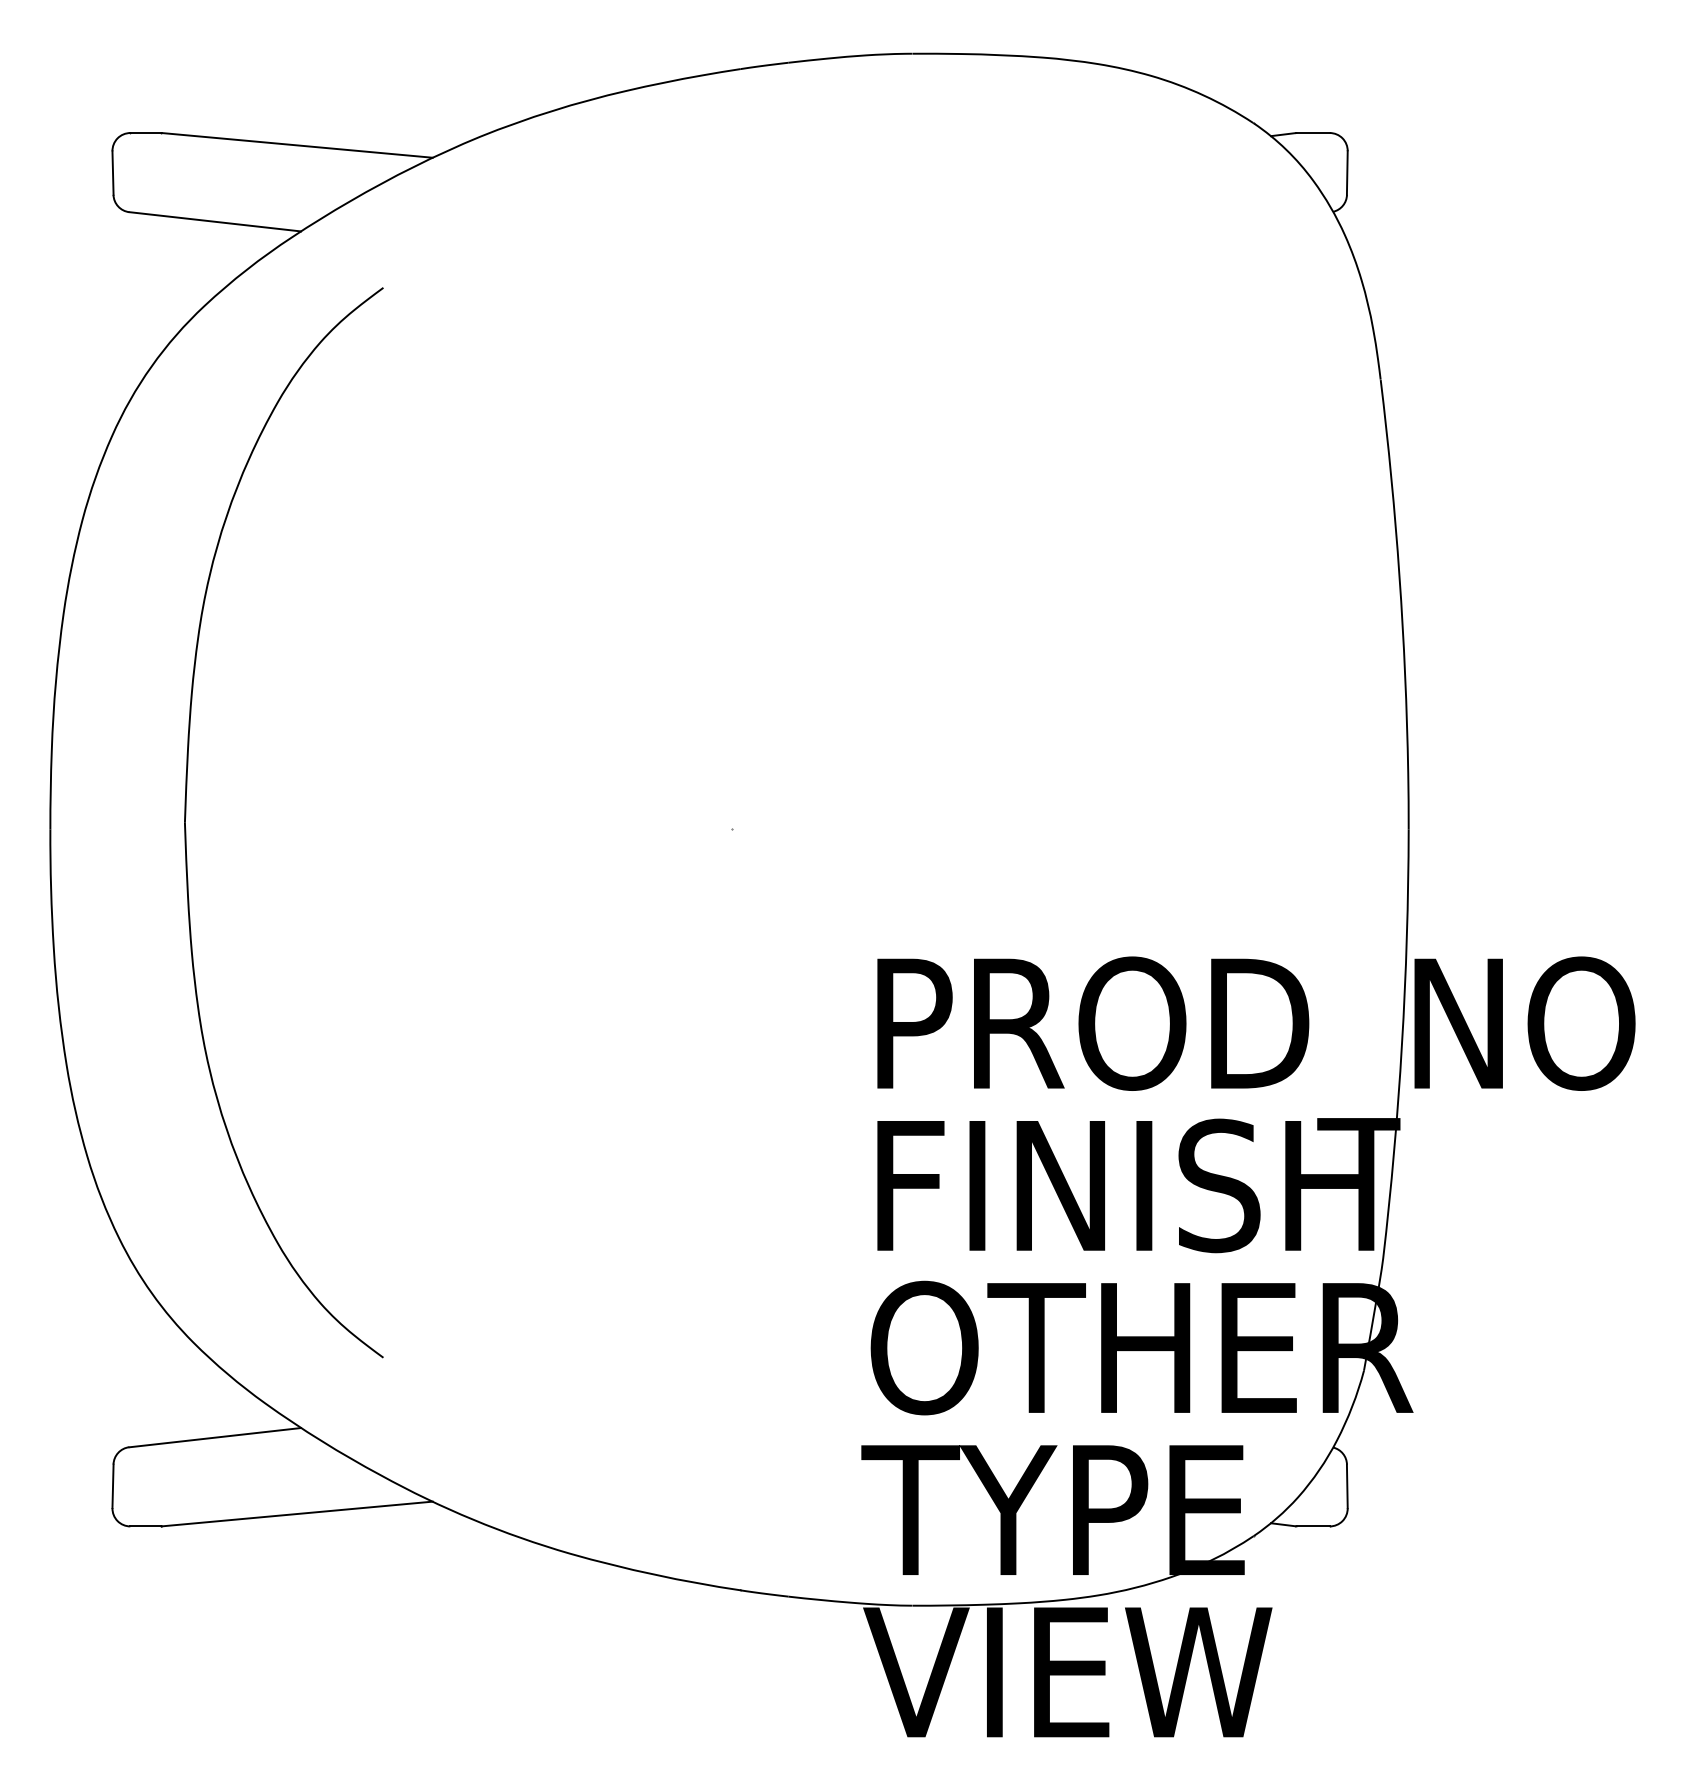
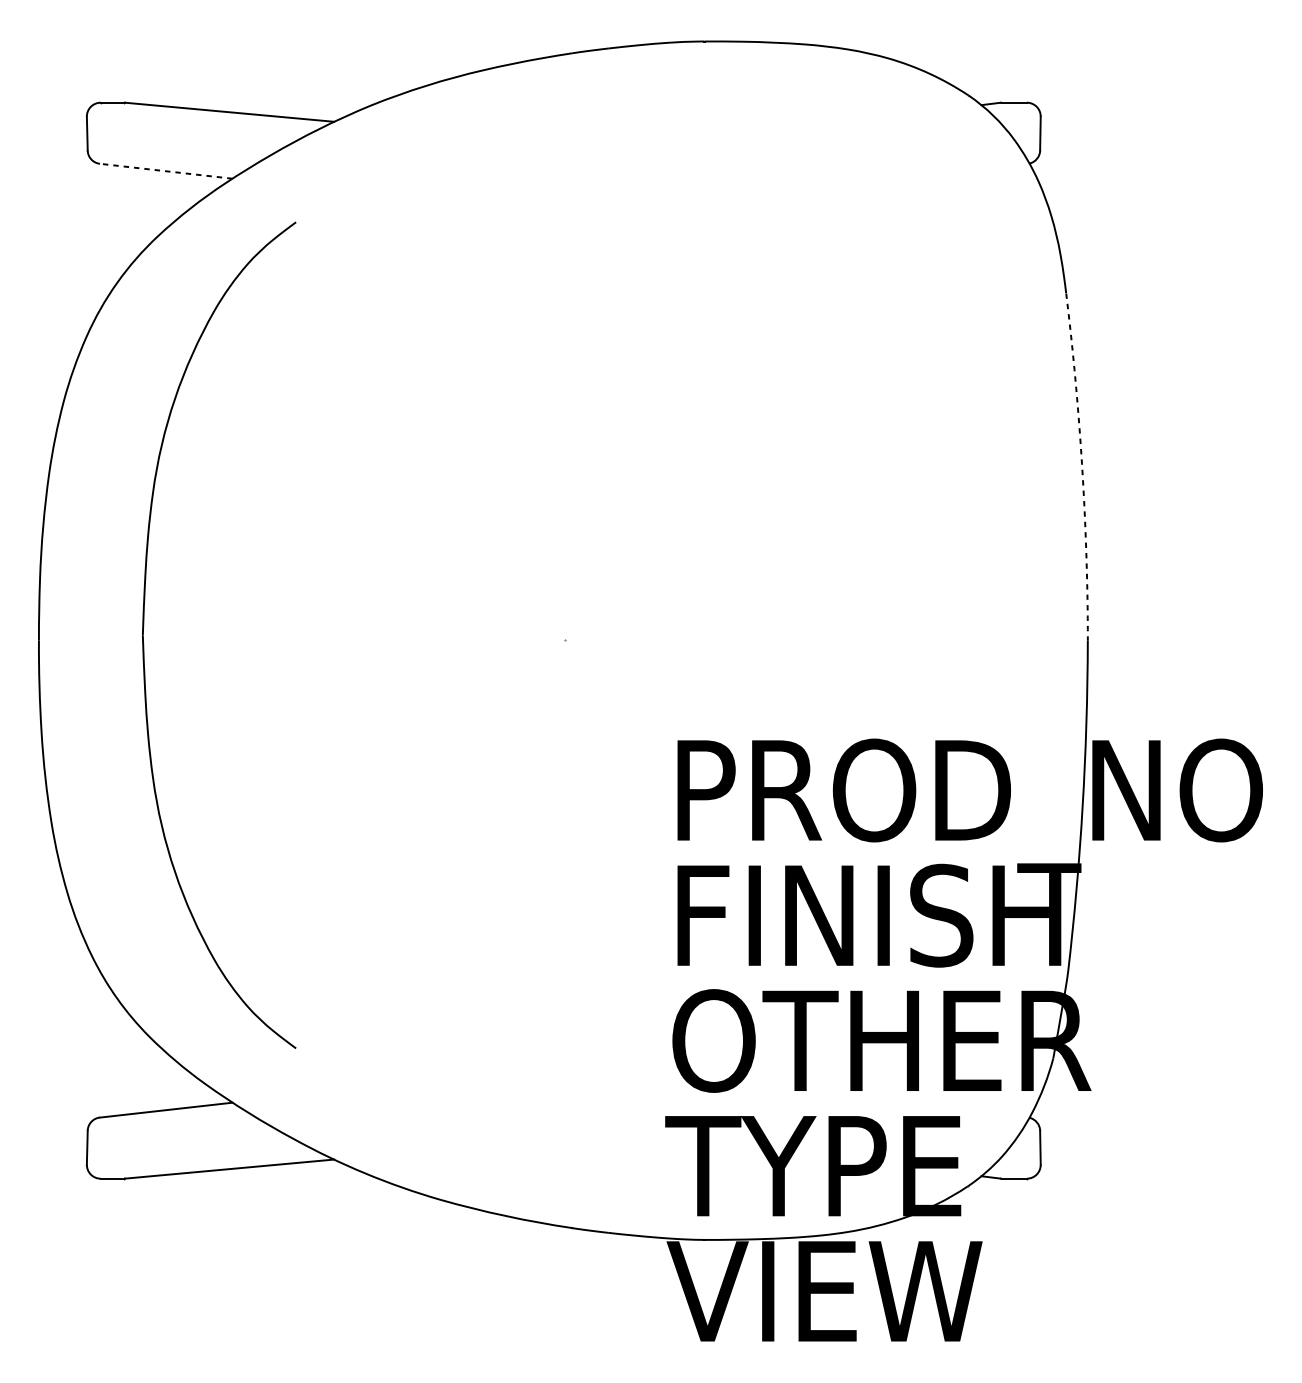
line: (214, 221) -> (165, 171), solid -> dashed
line: (1401, 607) -> (1082, 469), solid -> dashed

